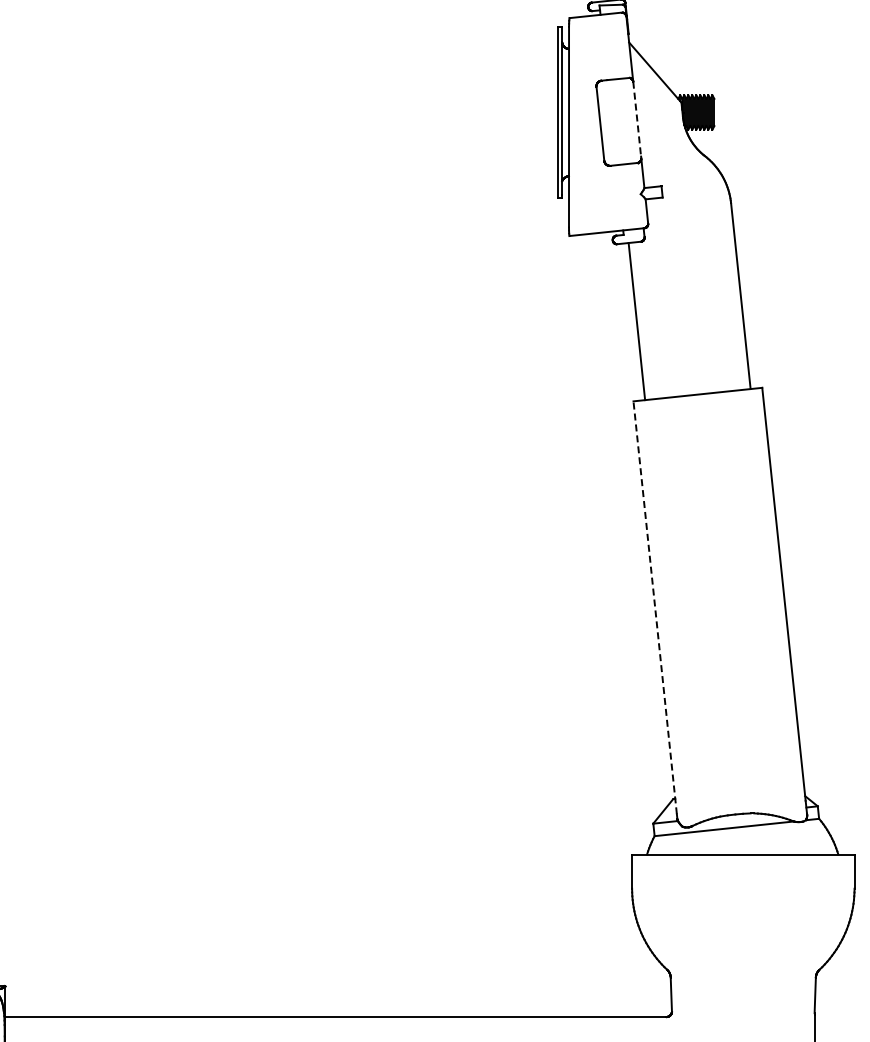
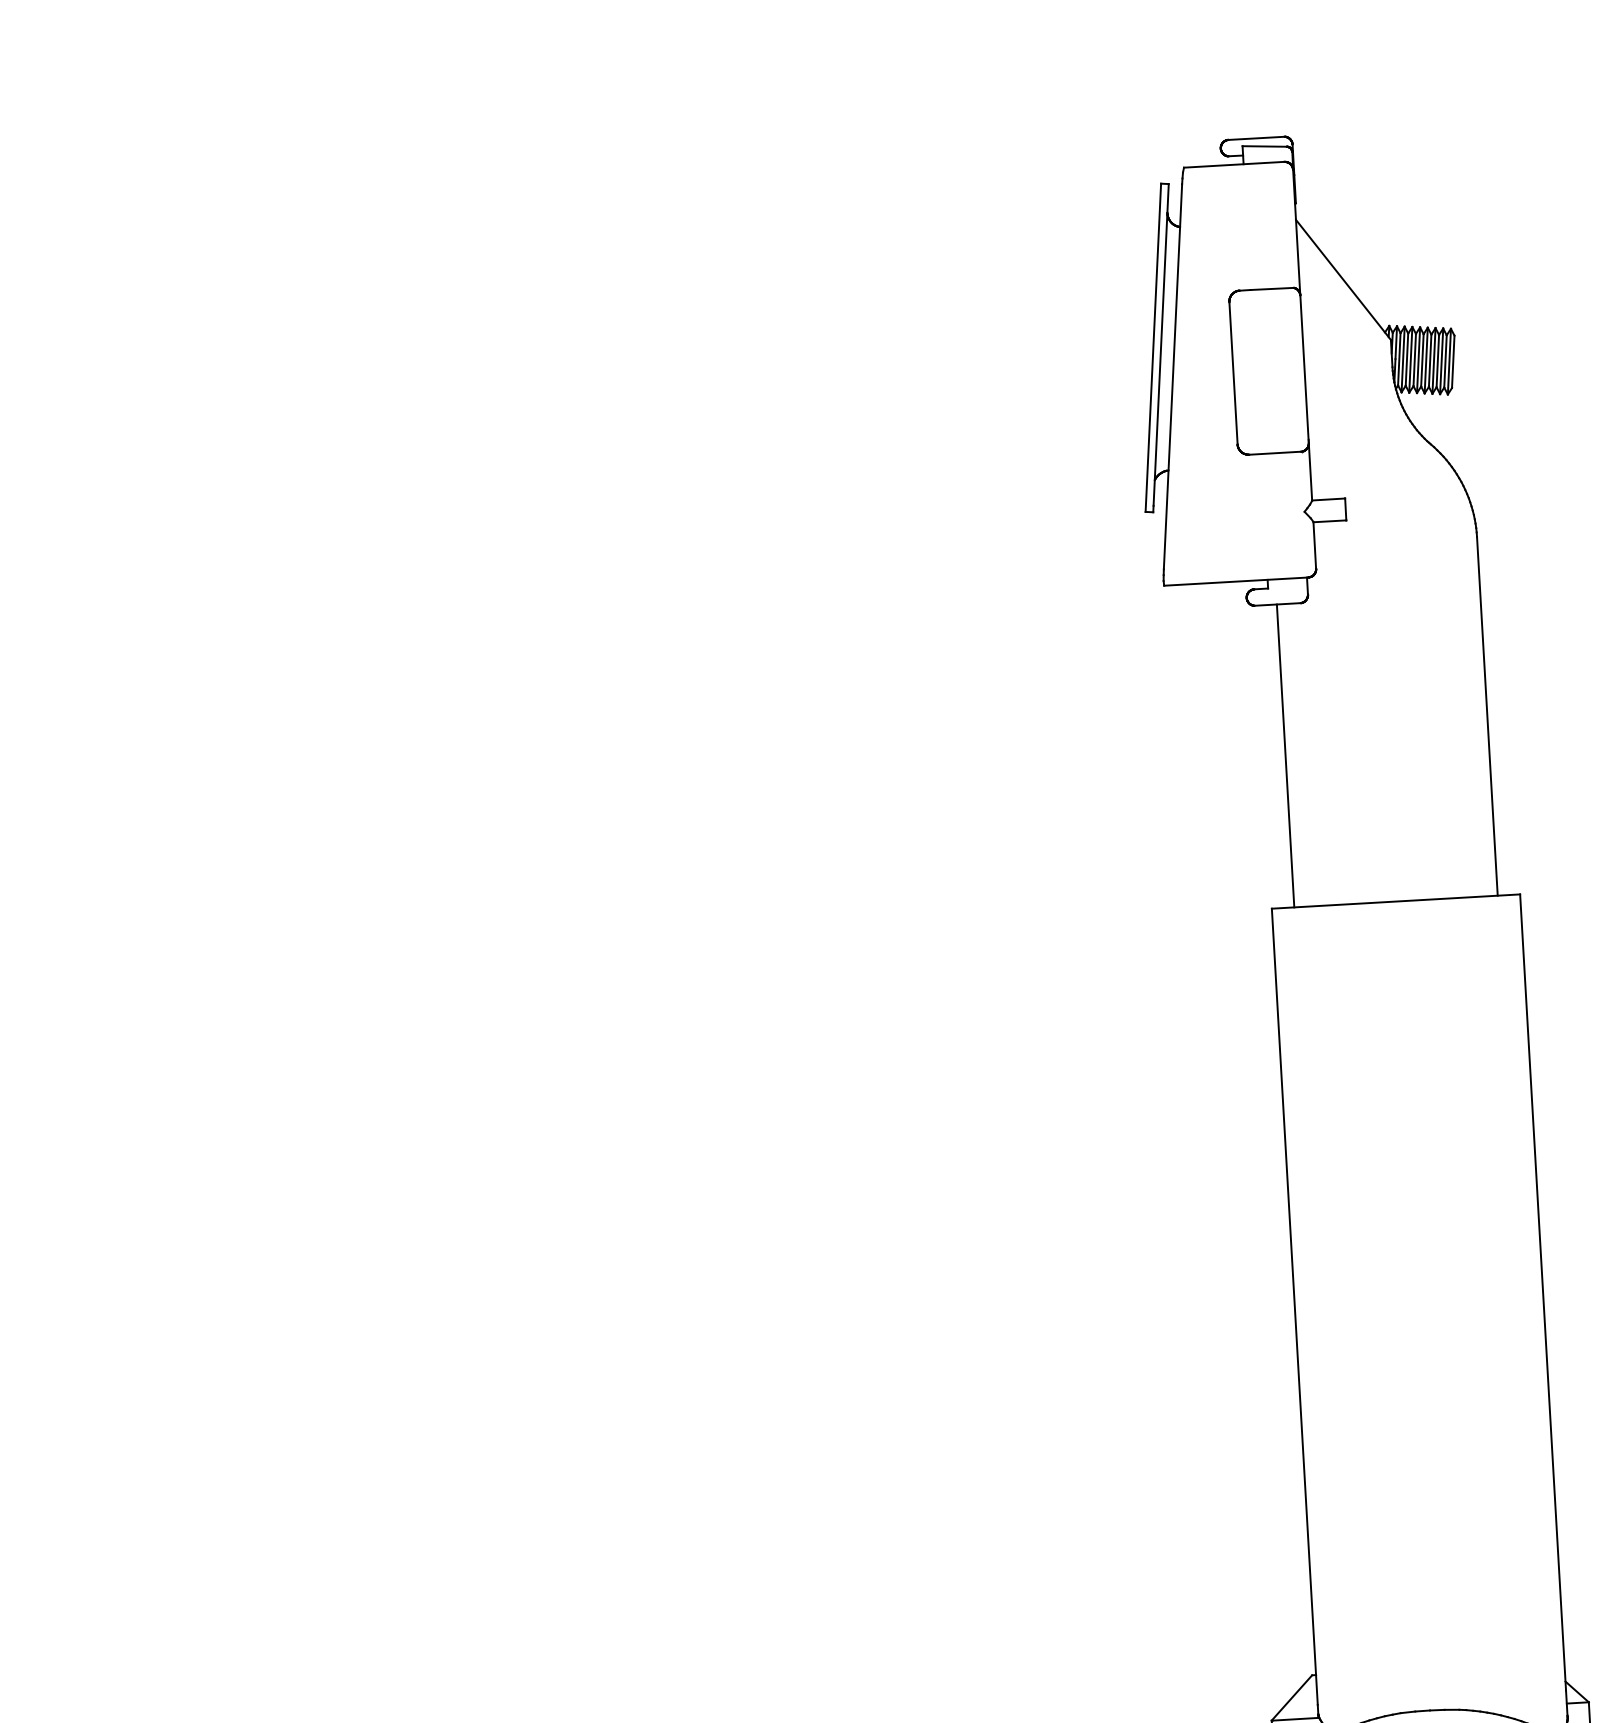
line: (637, 120) -> (1304, 370), dashed -> solid
line: (655, 607) -> (1295, 1306), dashed -> solid

